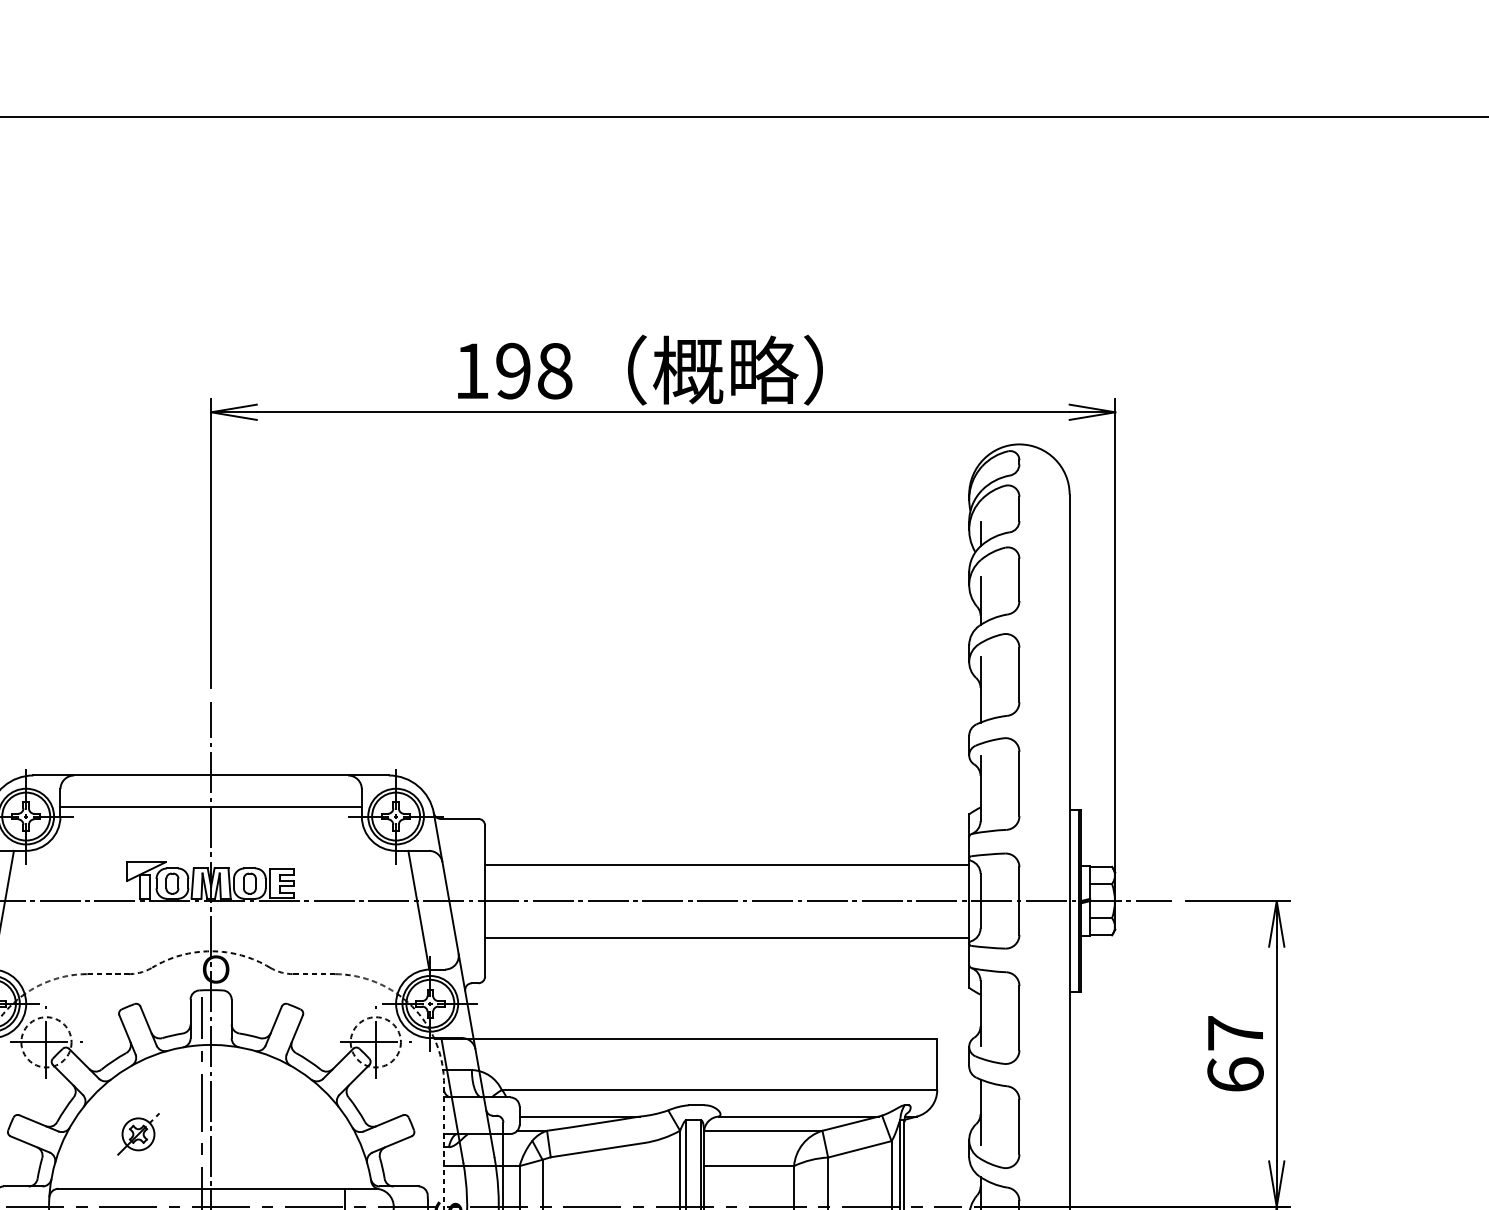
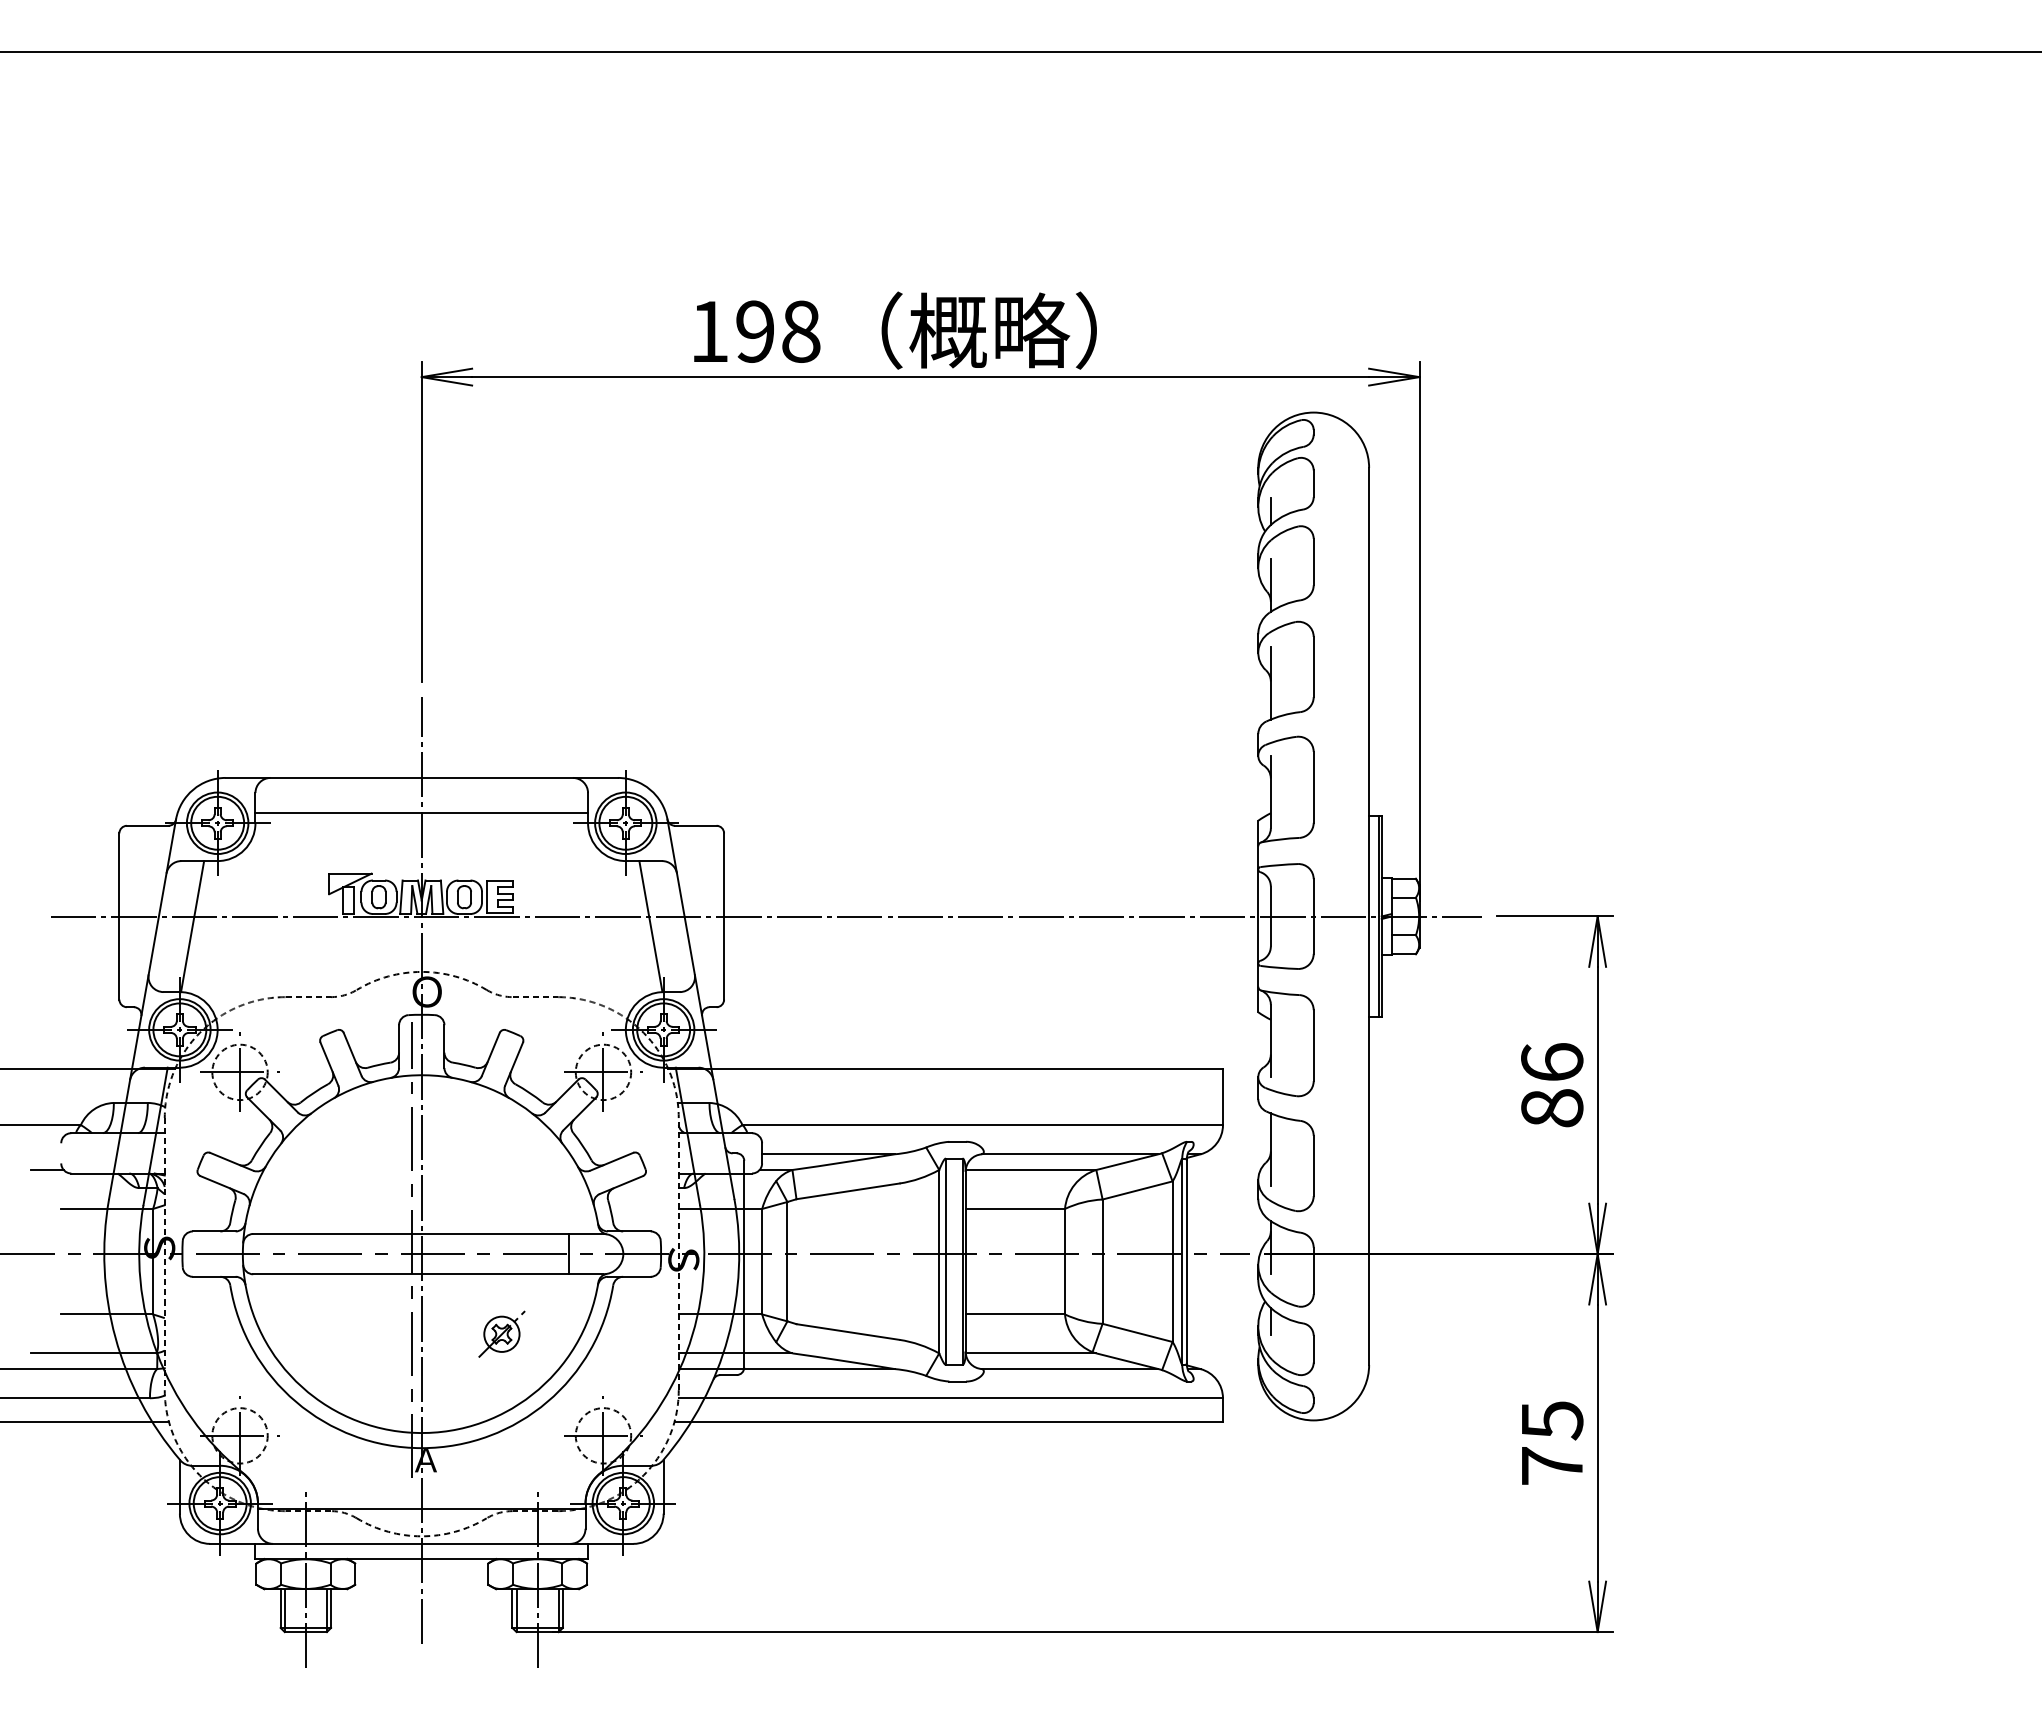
line: (727, 864) -> (991, 876), removed
line: (727, 937) -> (991, 956), removed
text: (1235, 1054) -> (1552, 1085), 67 -> 86
part: (138, 1133) -> (341, 1173), removed

